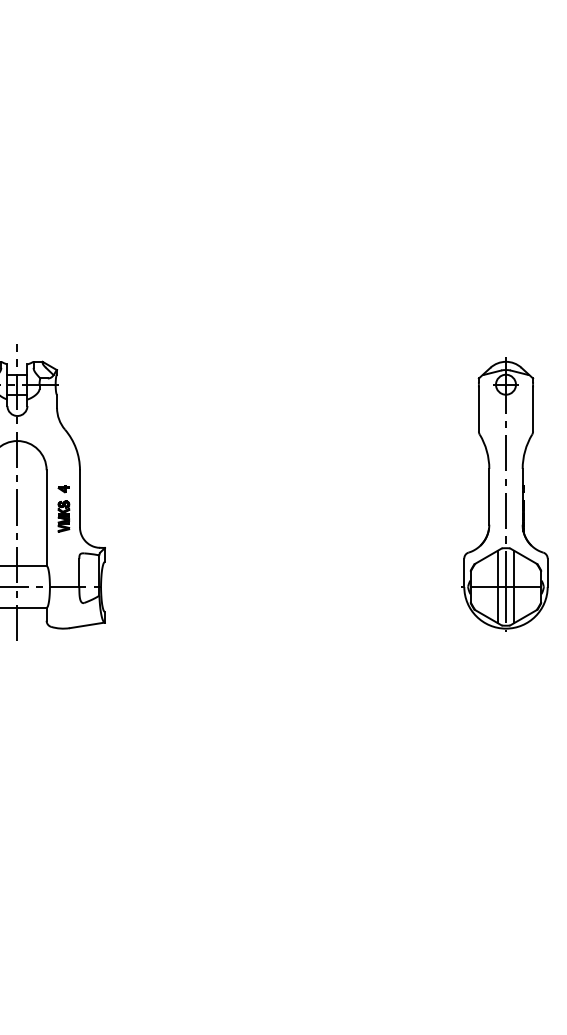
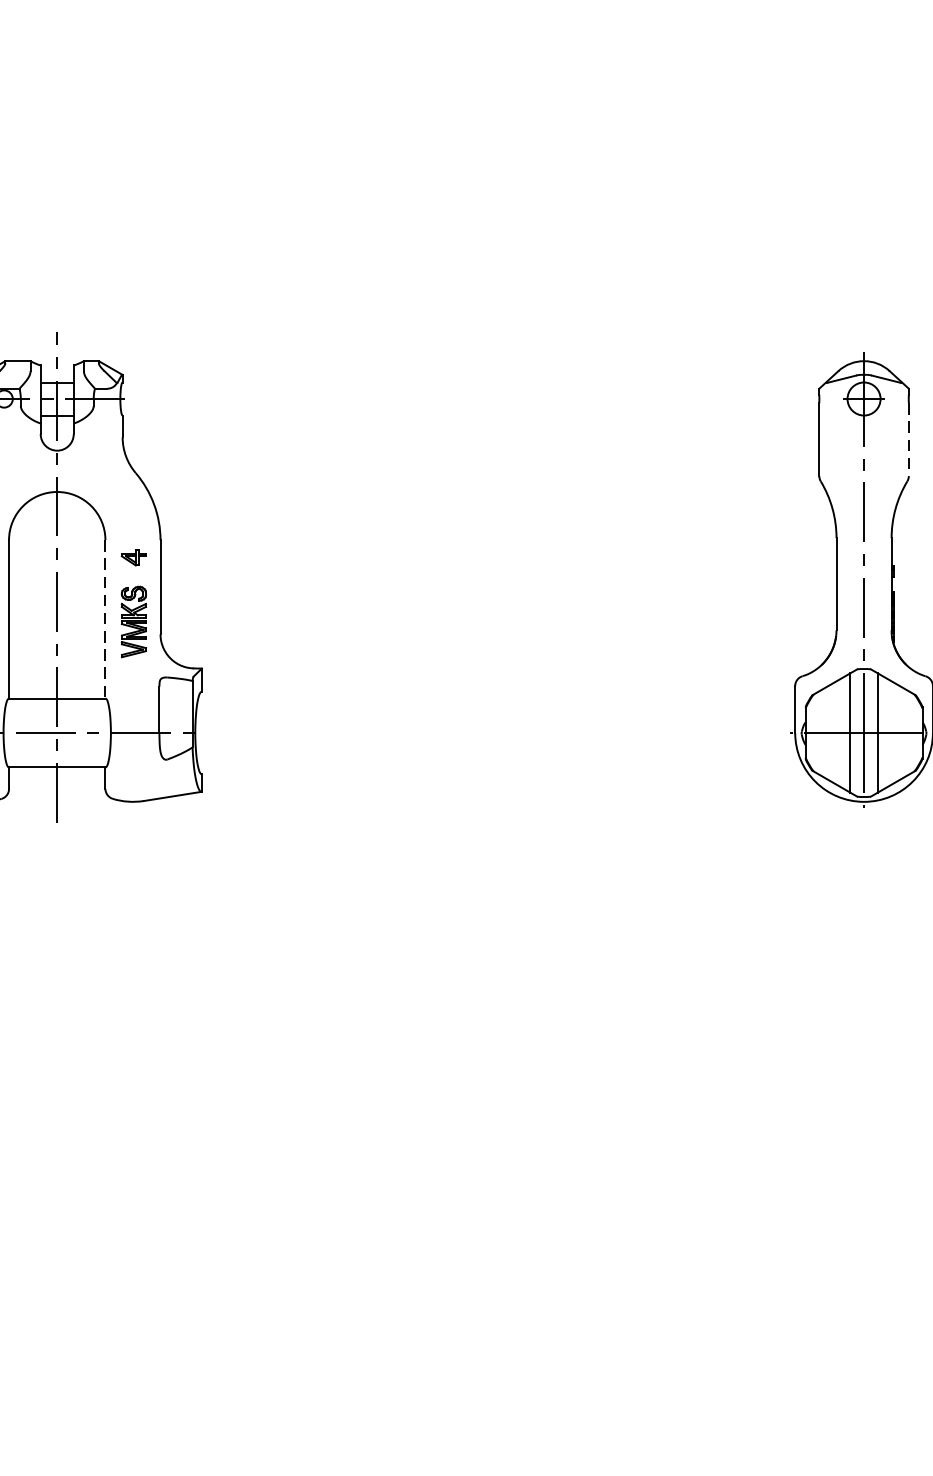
line: (533, 409) -> (909, 439), solid -> dashed
part: (63, 508) -> (133, 603), size x1.4
line: (46, 518) -> (105, 619), solid -> dashed

